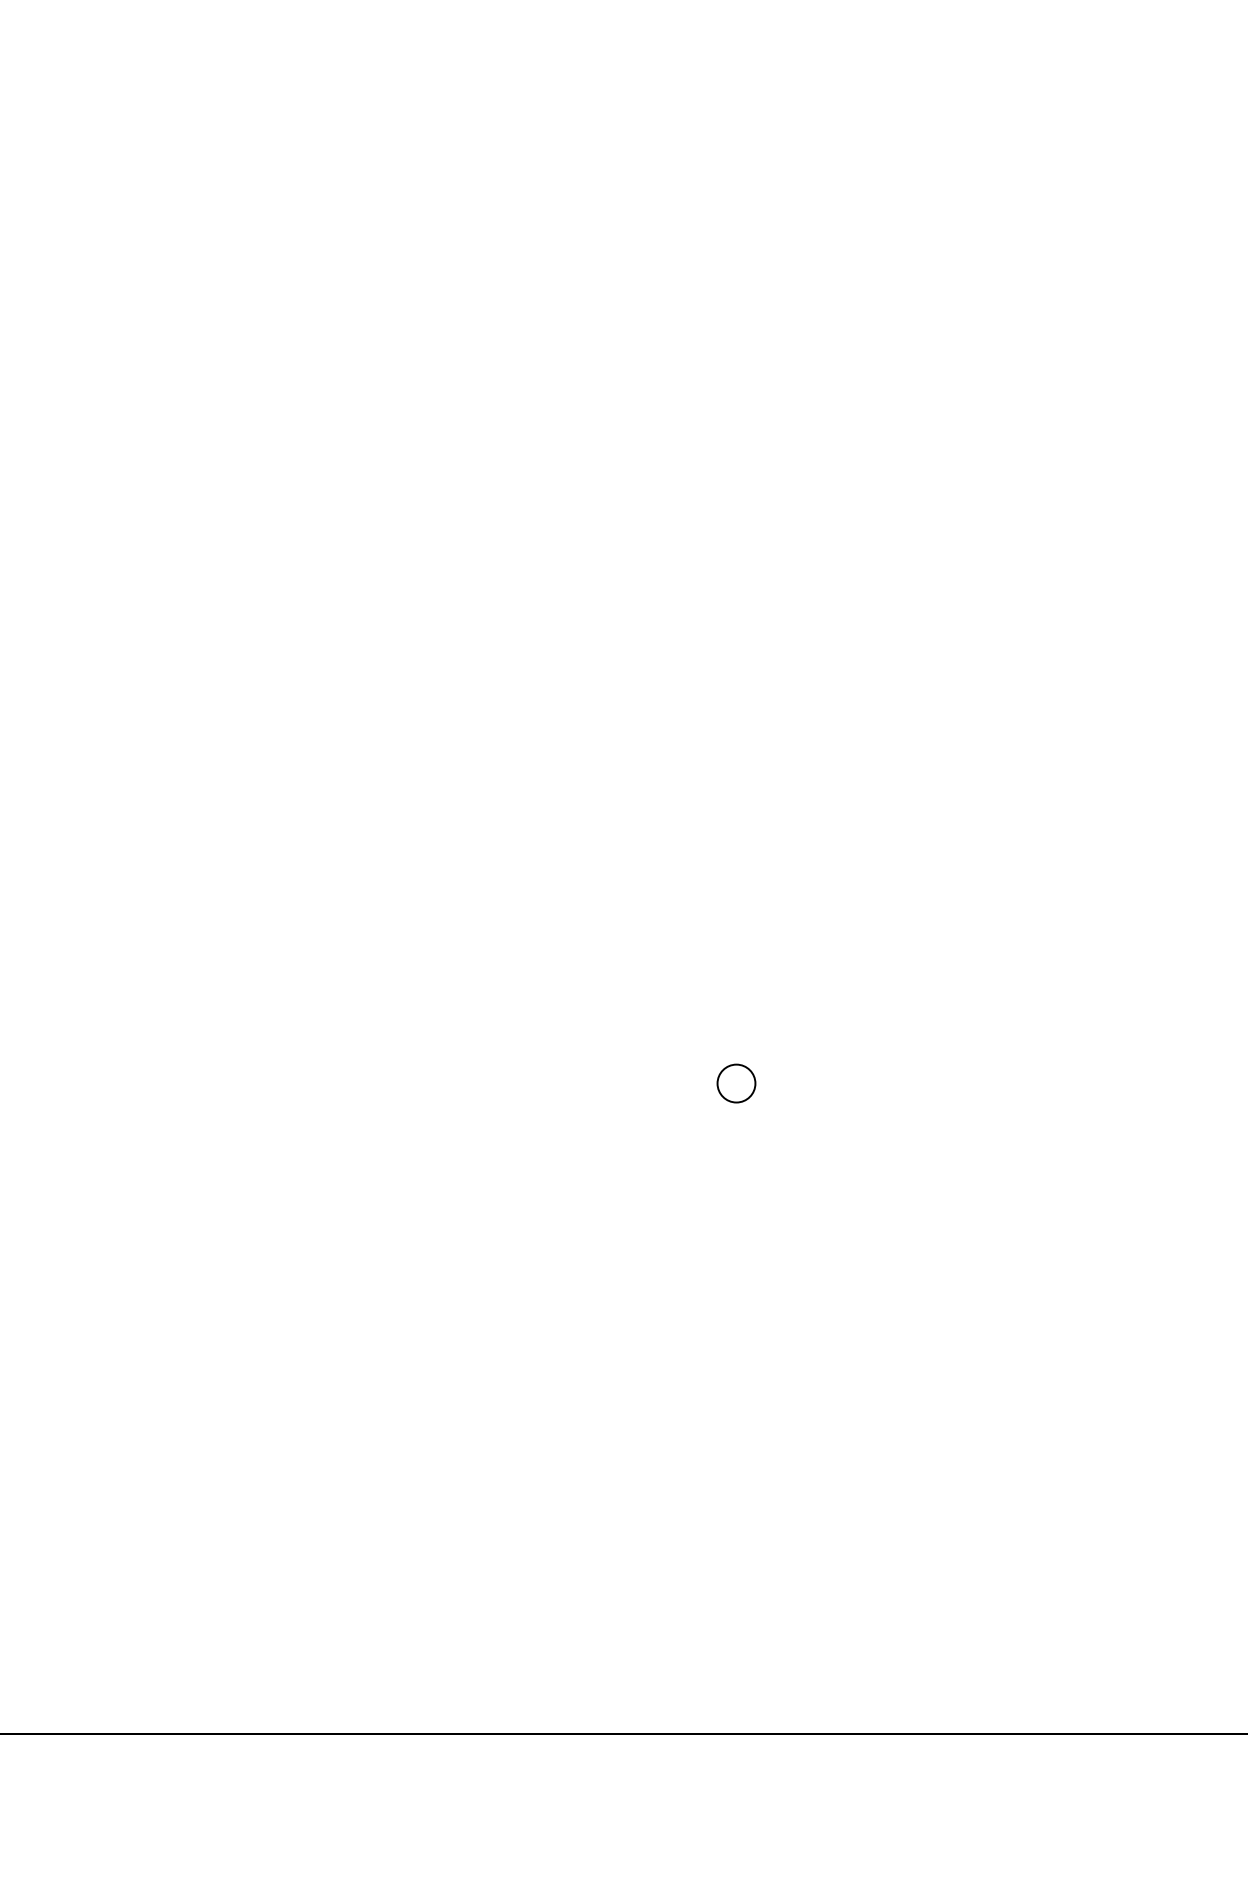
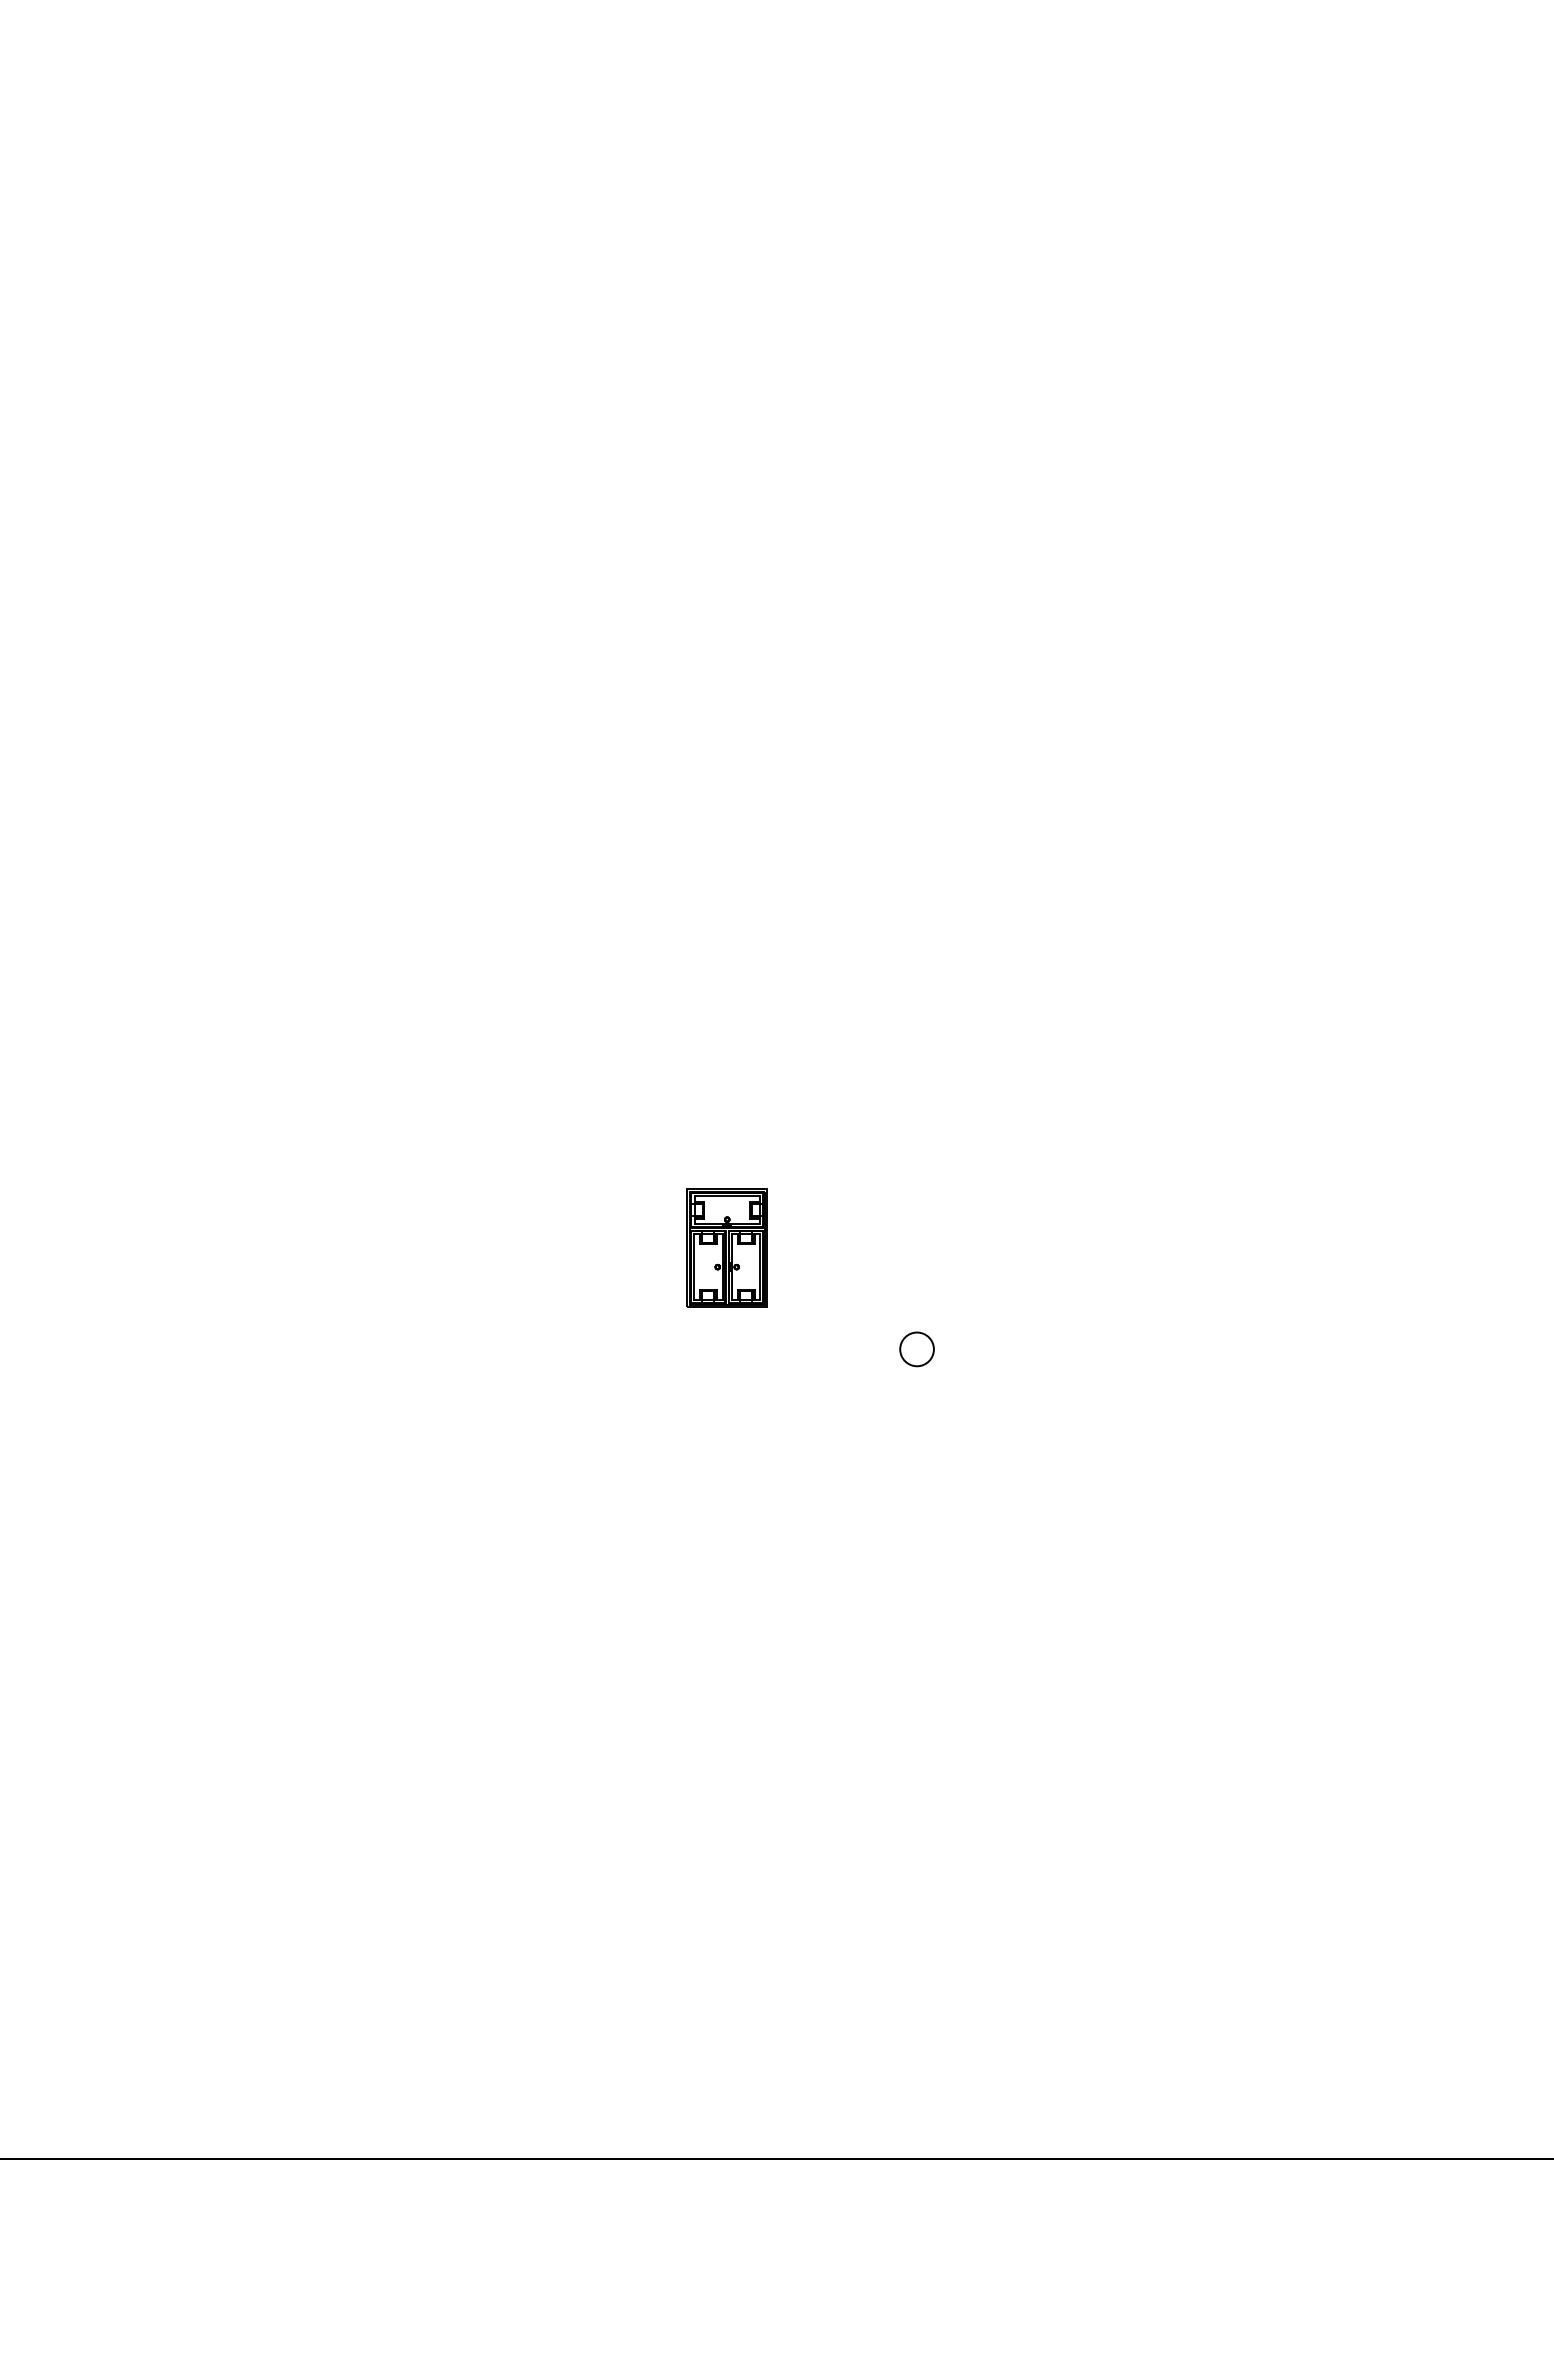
part: (583, 1001) -> (726, 1247), added
circle: (736, 1083) -> (916, 1349), size x0.71

